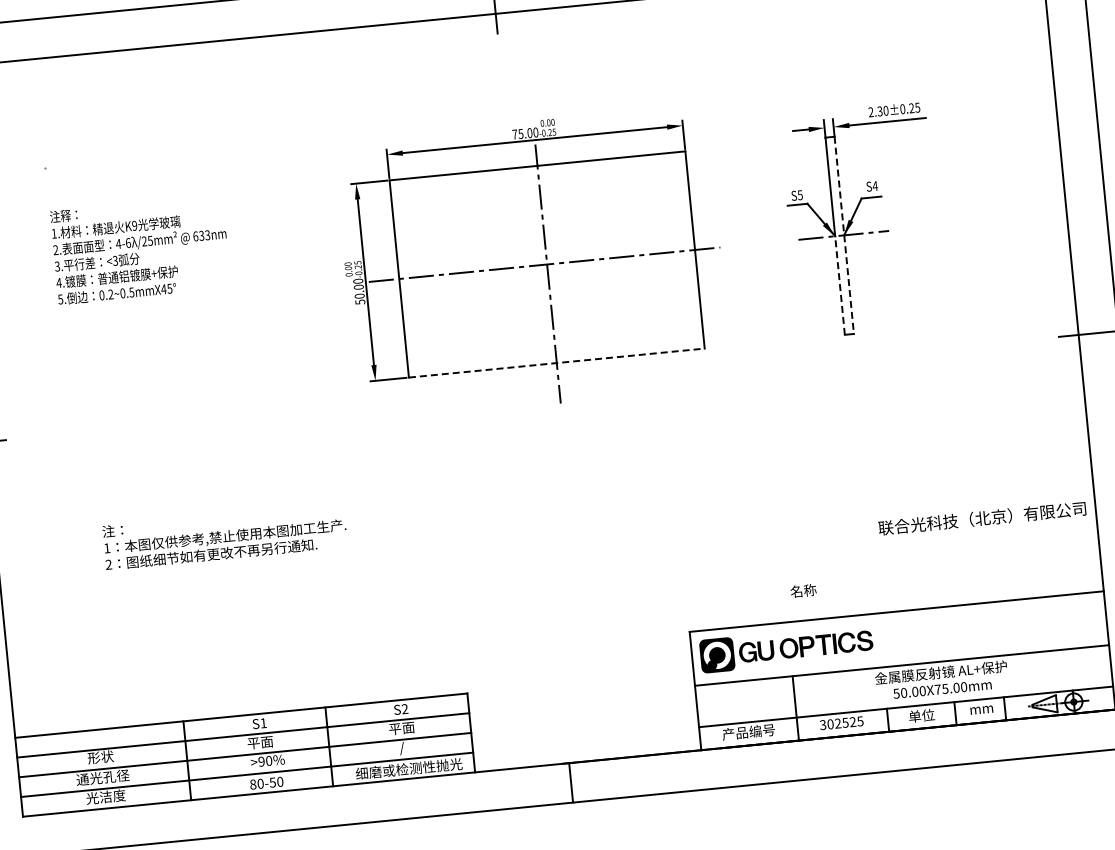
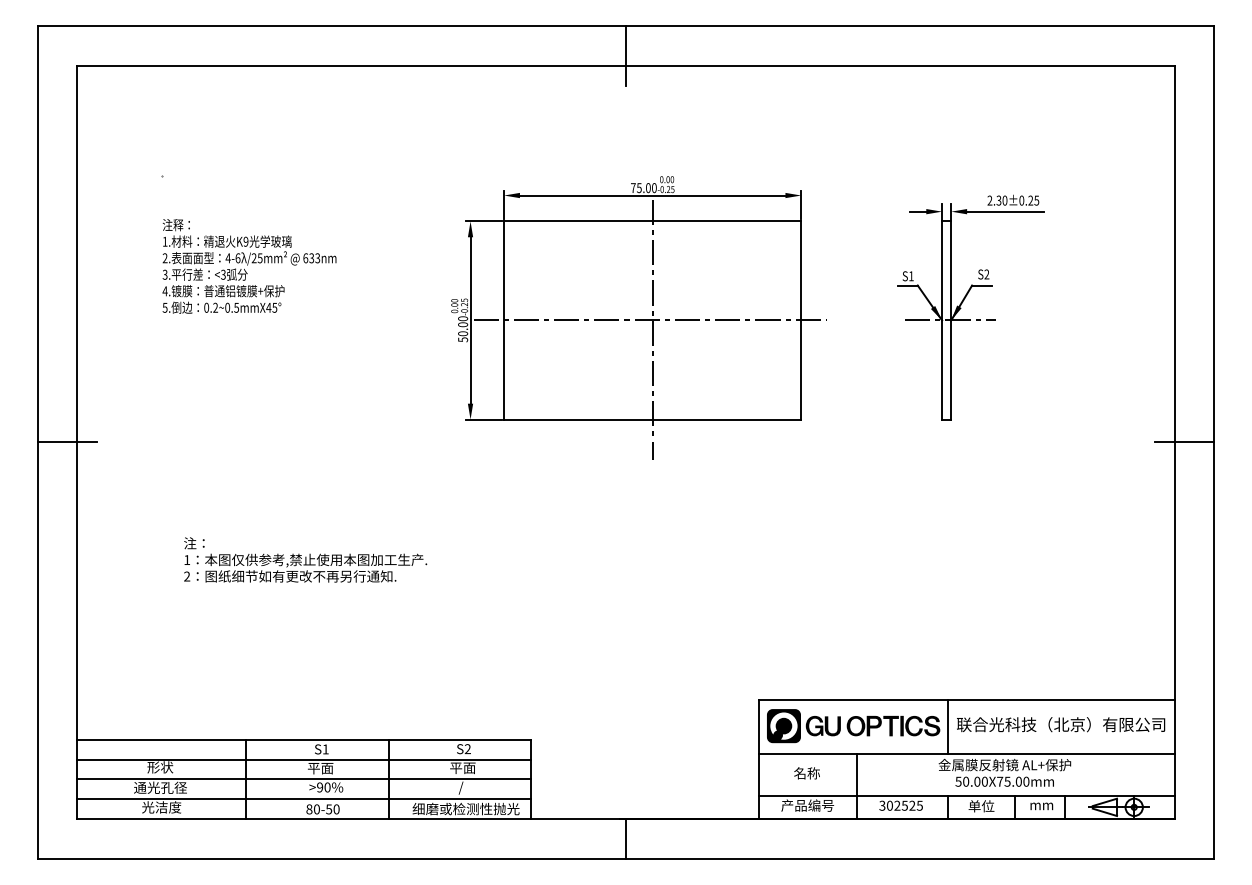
text: (874, 186) -> (986, 274), S4 -> S2
text: (800, 195) -> (911, 276), S5 -> S1
line: (844, 236) -> (951, 321), dashed -> solid
line: (840, 285) -> (942, 370), dashed -> solid
line: (556, 363) -> (652, 419), dashed -> solid
text: (982, 518) -> (1061, 724), moved
text: (803, 591) -> (806, 773), moved
line: (880, 639) -> (947, 726), added

